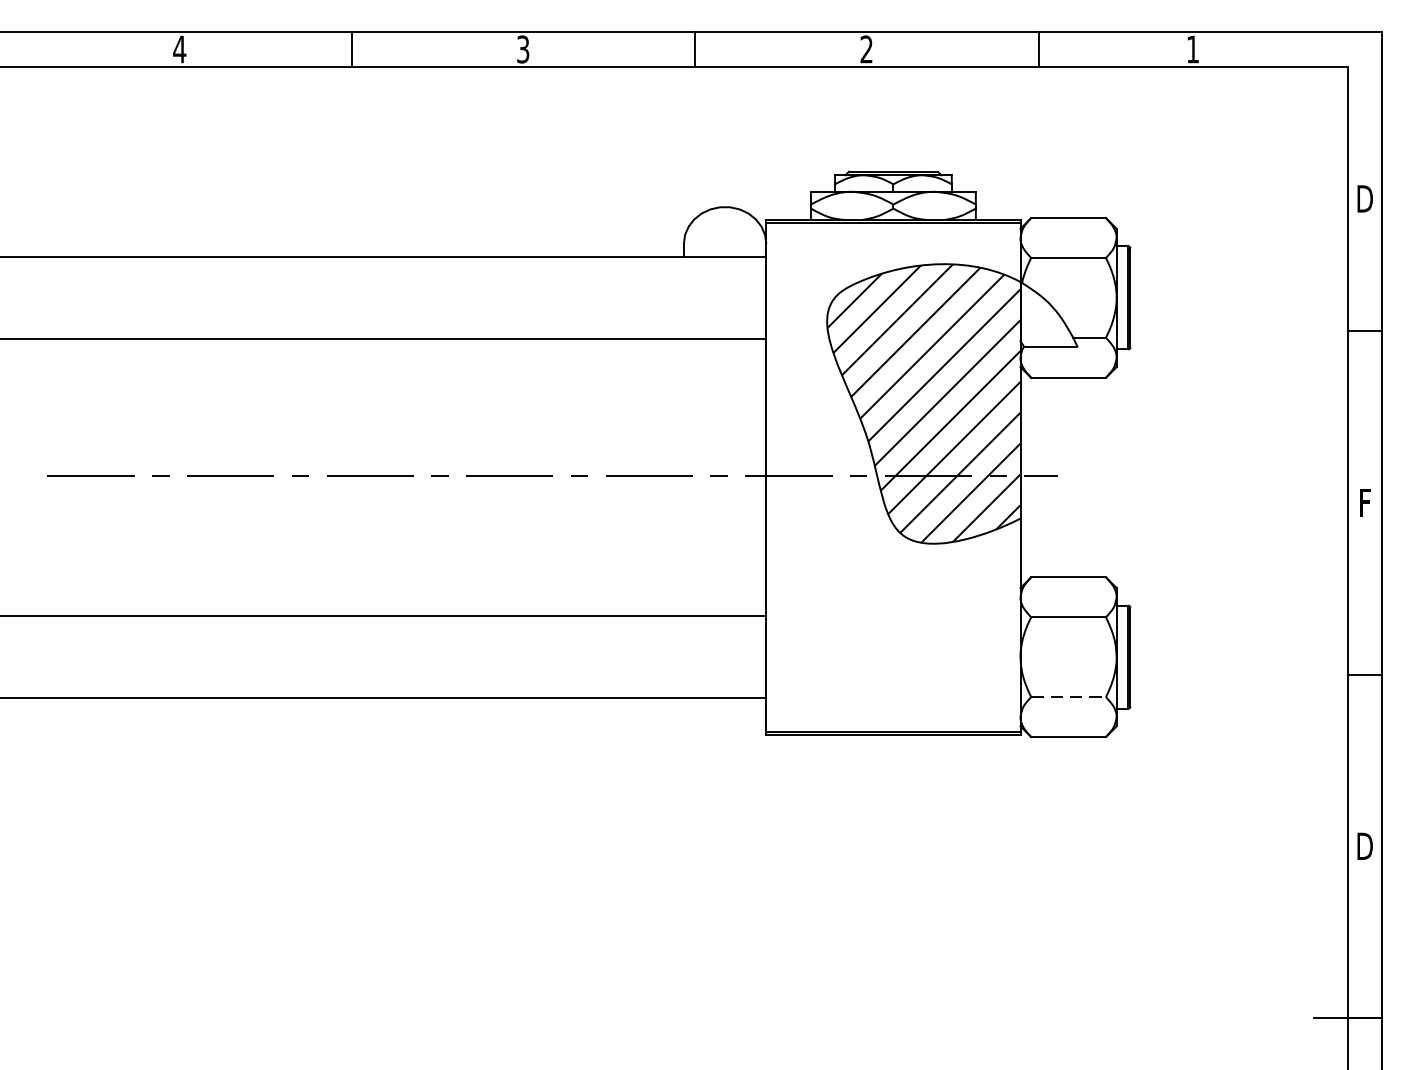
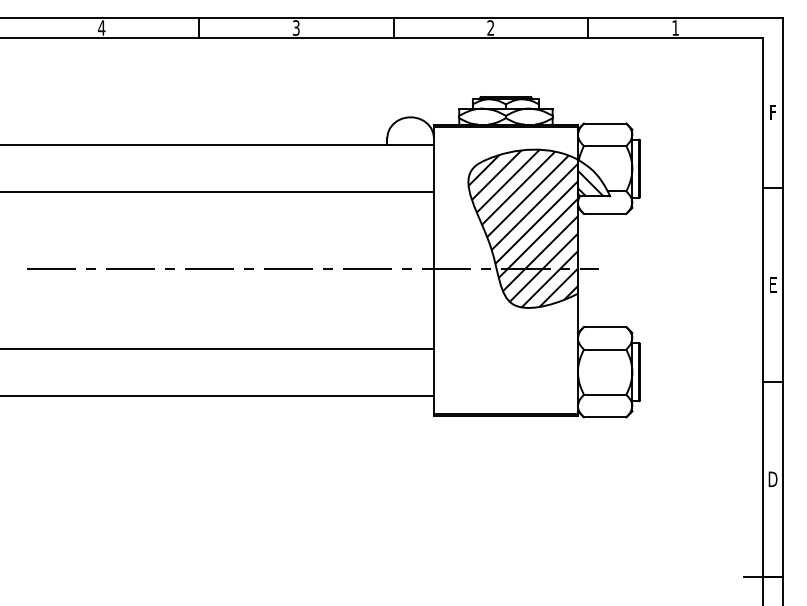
text: (1364, 198) -> (772, 112), D -> F
hatch: (1042, 323) -> (590, 183), added
text: (1365, 502) -> (773, 284), F -> E
line: (1069, 696) -> (605, 394), dashed -> solid

